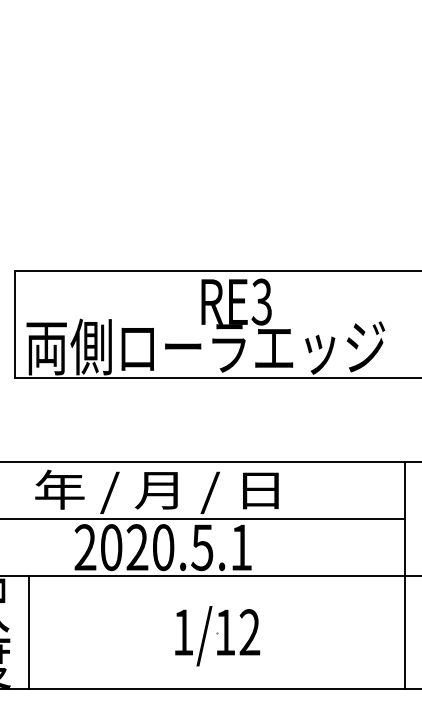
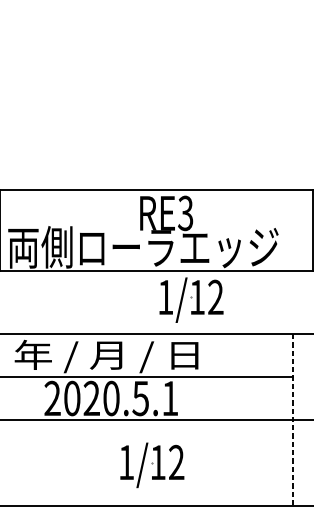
part: (269, 417) -> (191, 300), added
line: (404, 575) -> (293, 419), solid -> dashed
line: (29, 632) -> (10, 462), removed

